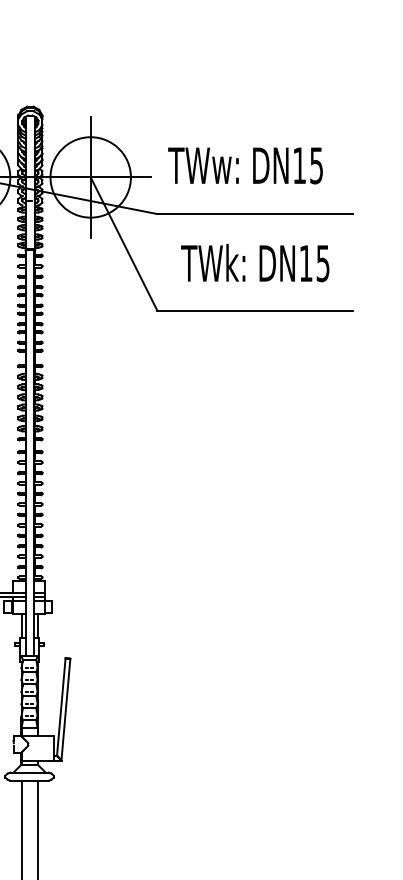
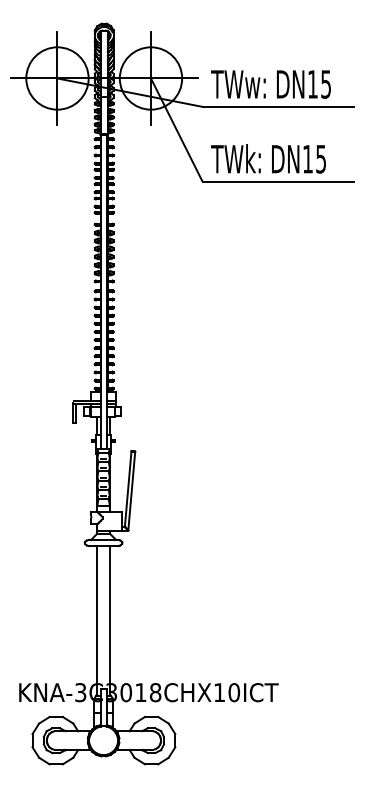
text: (244, 165) -> (270, 84), moved
text: (255, 262) -> (268, 158), moved

